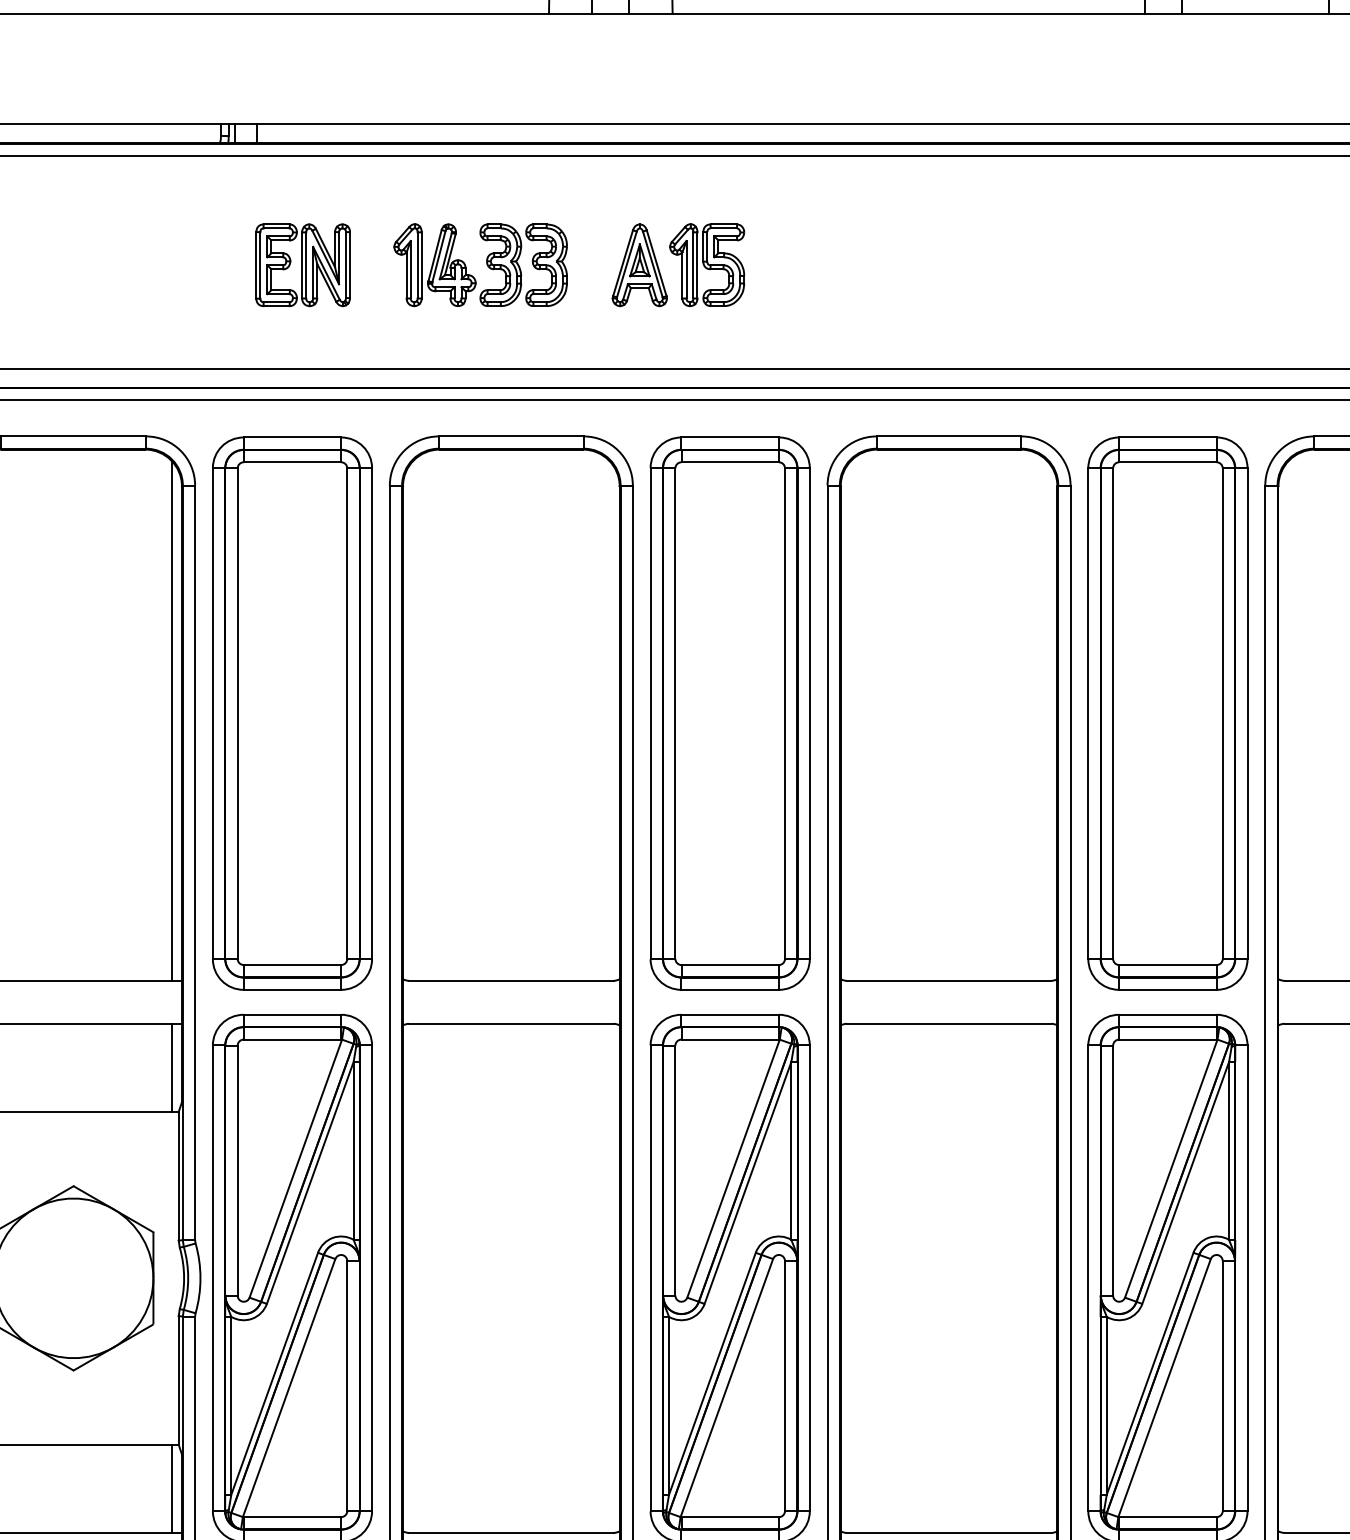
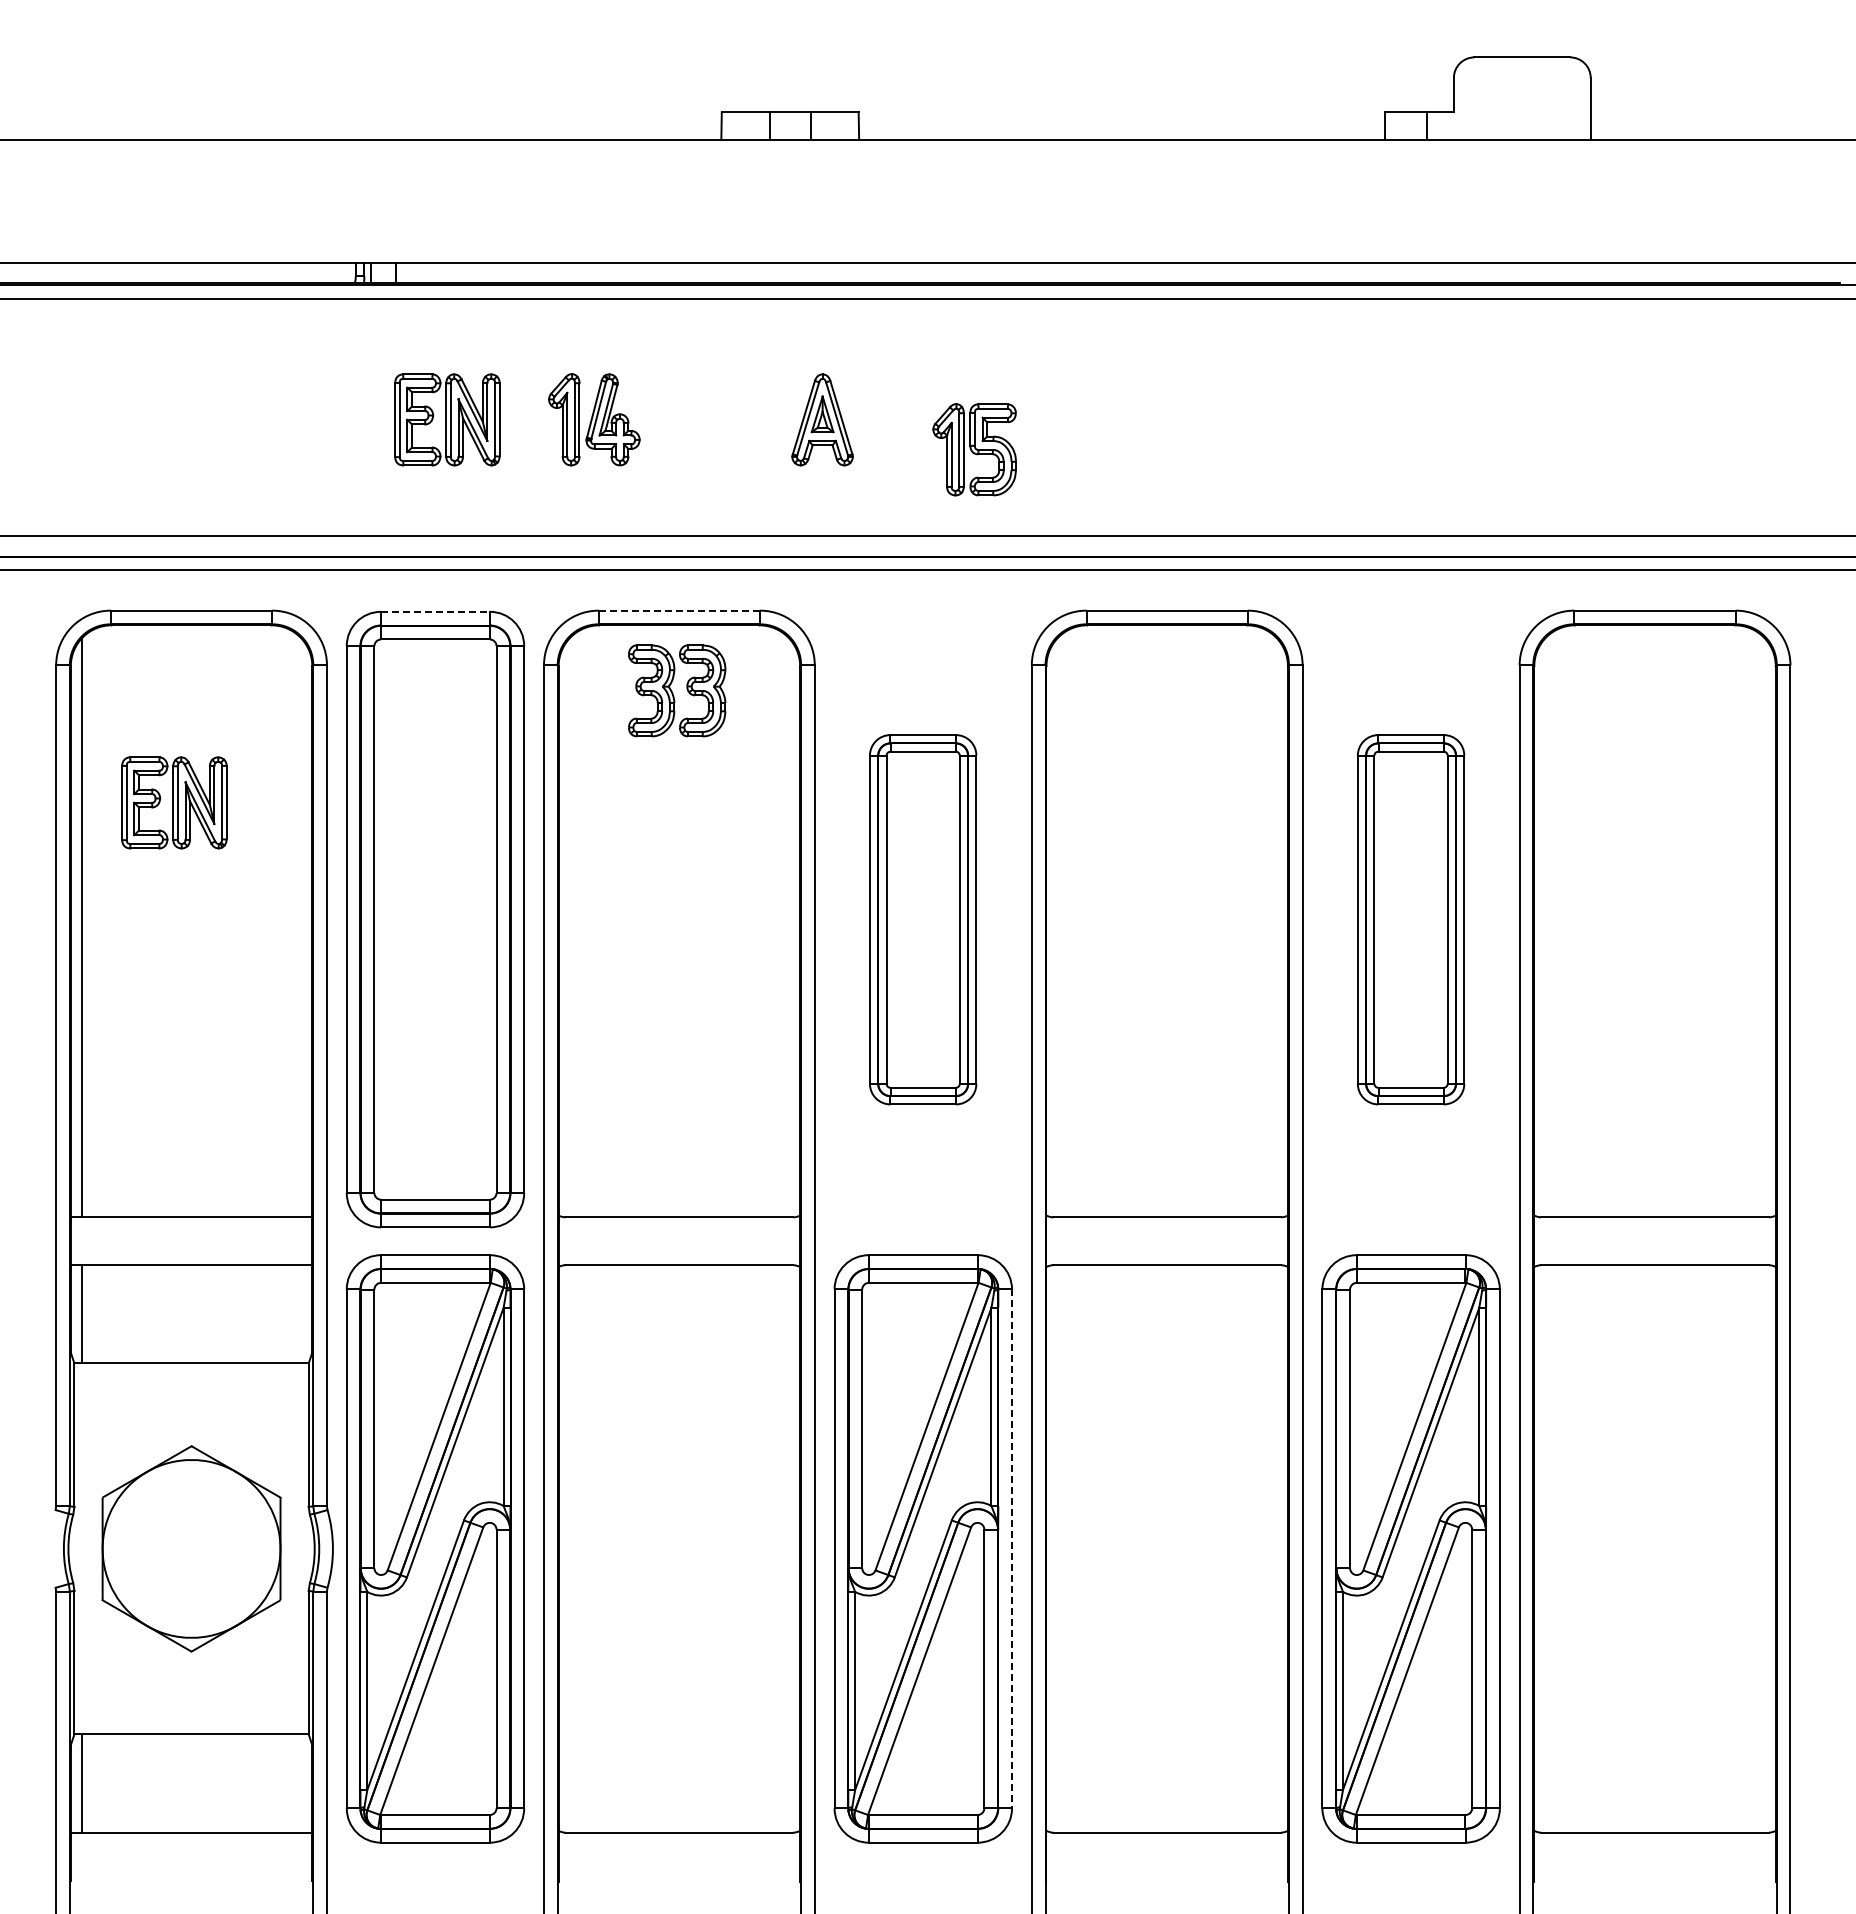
part: (524, 264) -> (677, 690), moved
part: (707, 264) -> (974, 449), moved
line: (511, 436) -> (679, 610), solid -> dashed
line: (292, 437) -> (435, 611), solid -> dashed
part: (58, 608) -> (174, 802), added
part: (729, 713) -> (922, 919), size x0.6
part: (1167, 713) -> (1410, 919), size x0.6
line: (172, 720) -> (301, 927), removed
line: (172, 1068) -> (301, 1314), removed
line: (810, 1277) -> (1012, 1548), solid -> dashed
line: (172, 1488) -> (301, 1783), removed

